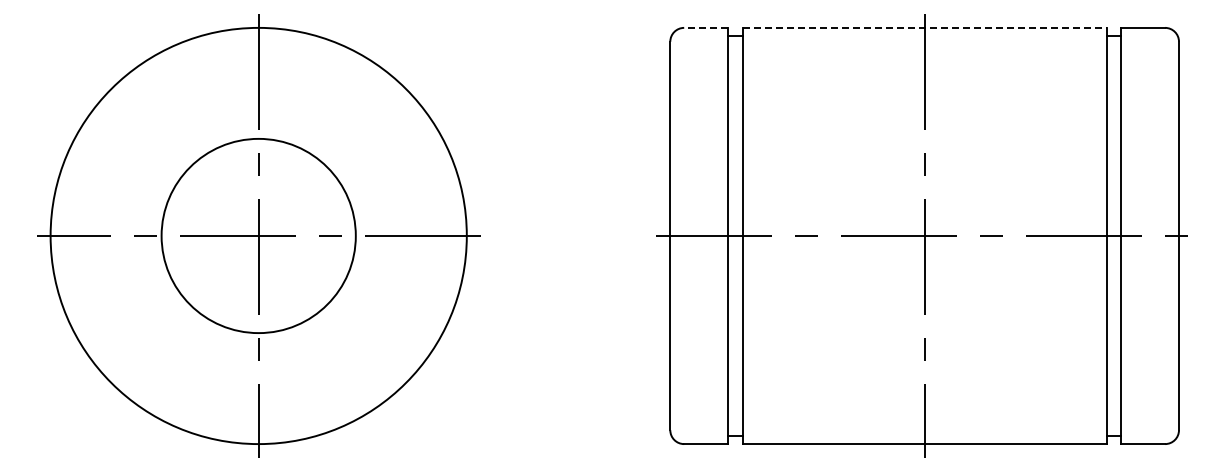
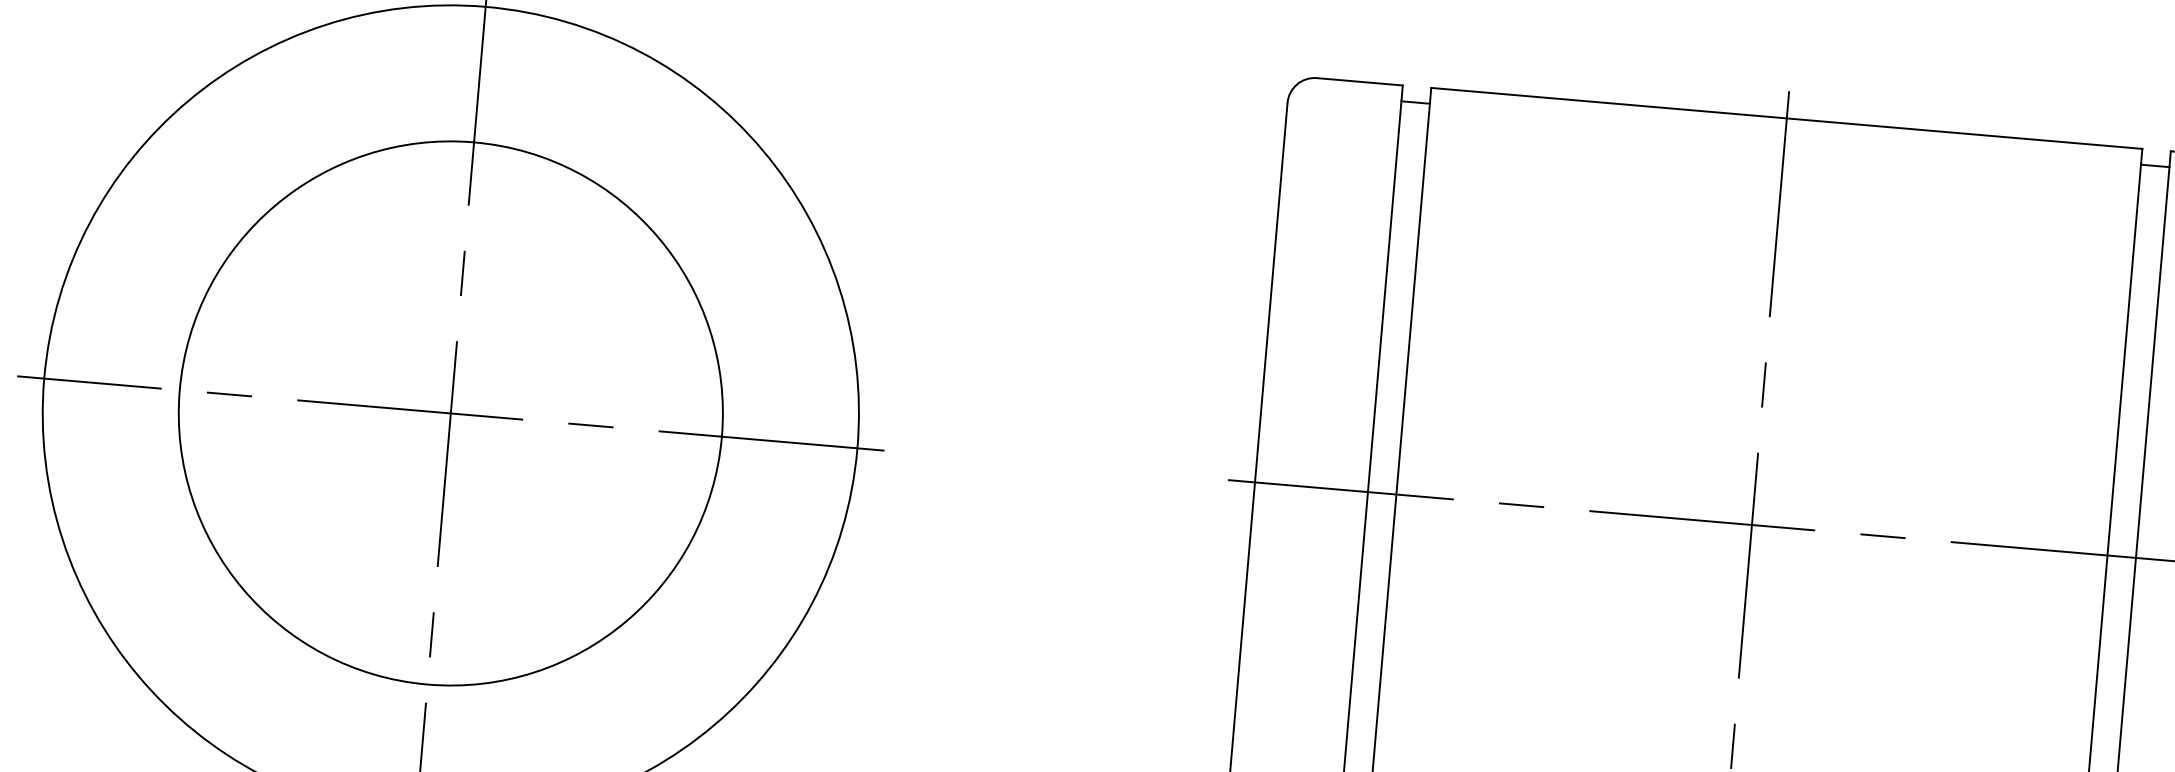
line: (706, 27) -> (1360, 81), dashed -> solid
line: (924, 27) -> (1786, 117), dashed -> solid
circle: (258, 235) -> (450, 412), size x1.43

